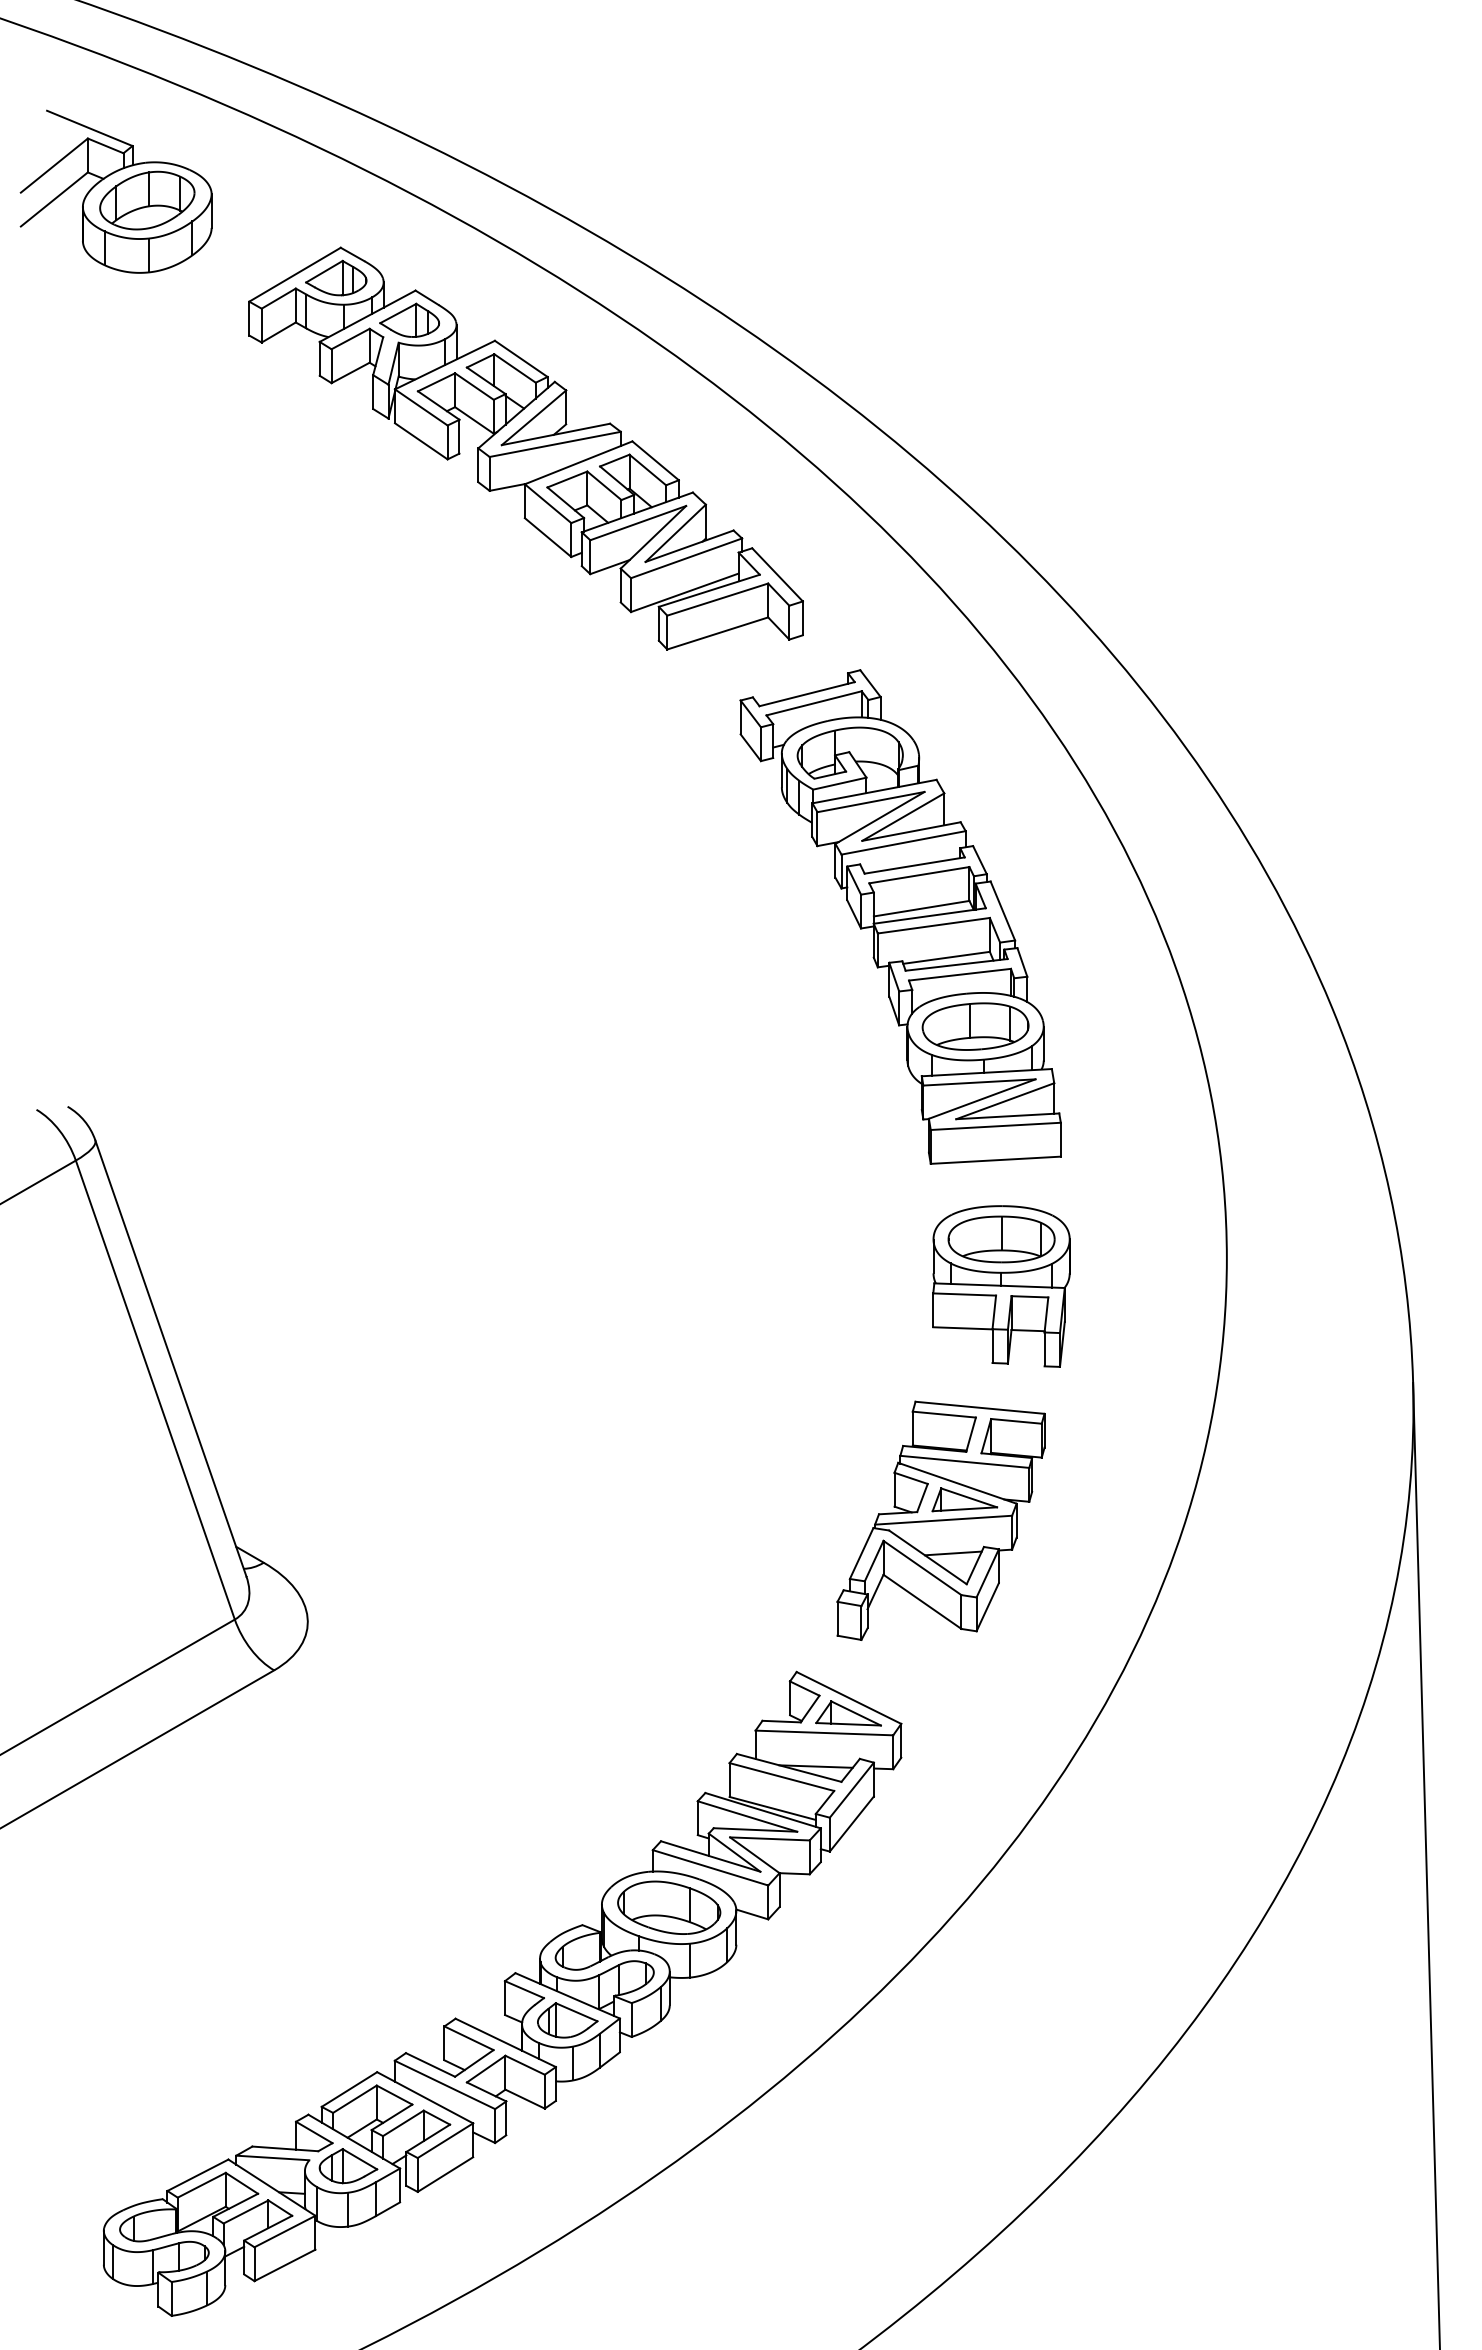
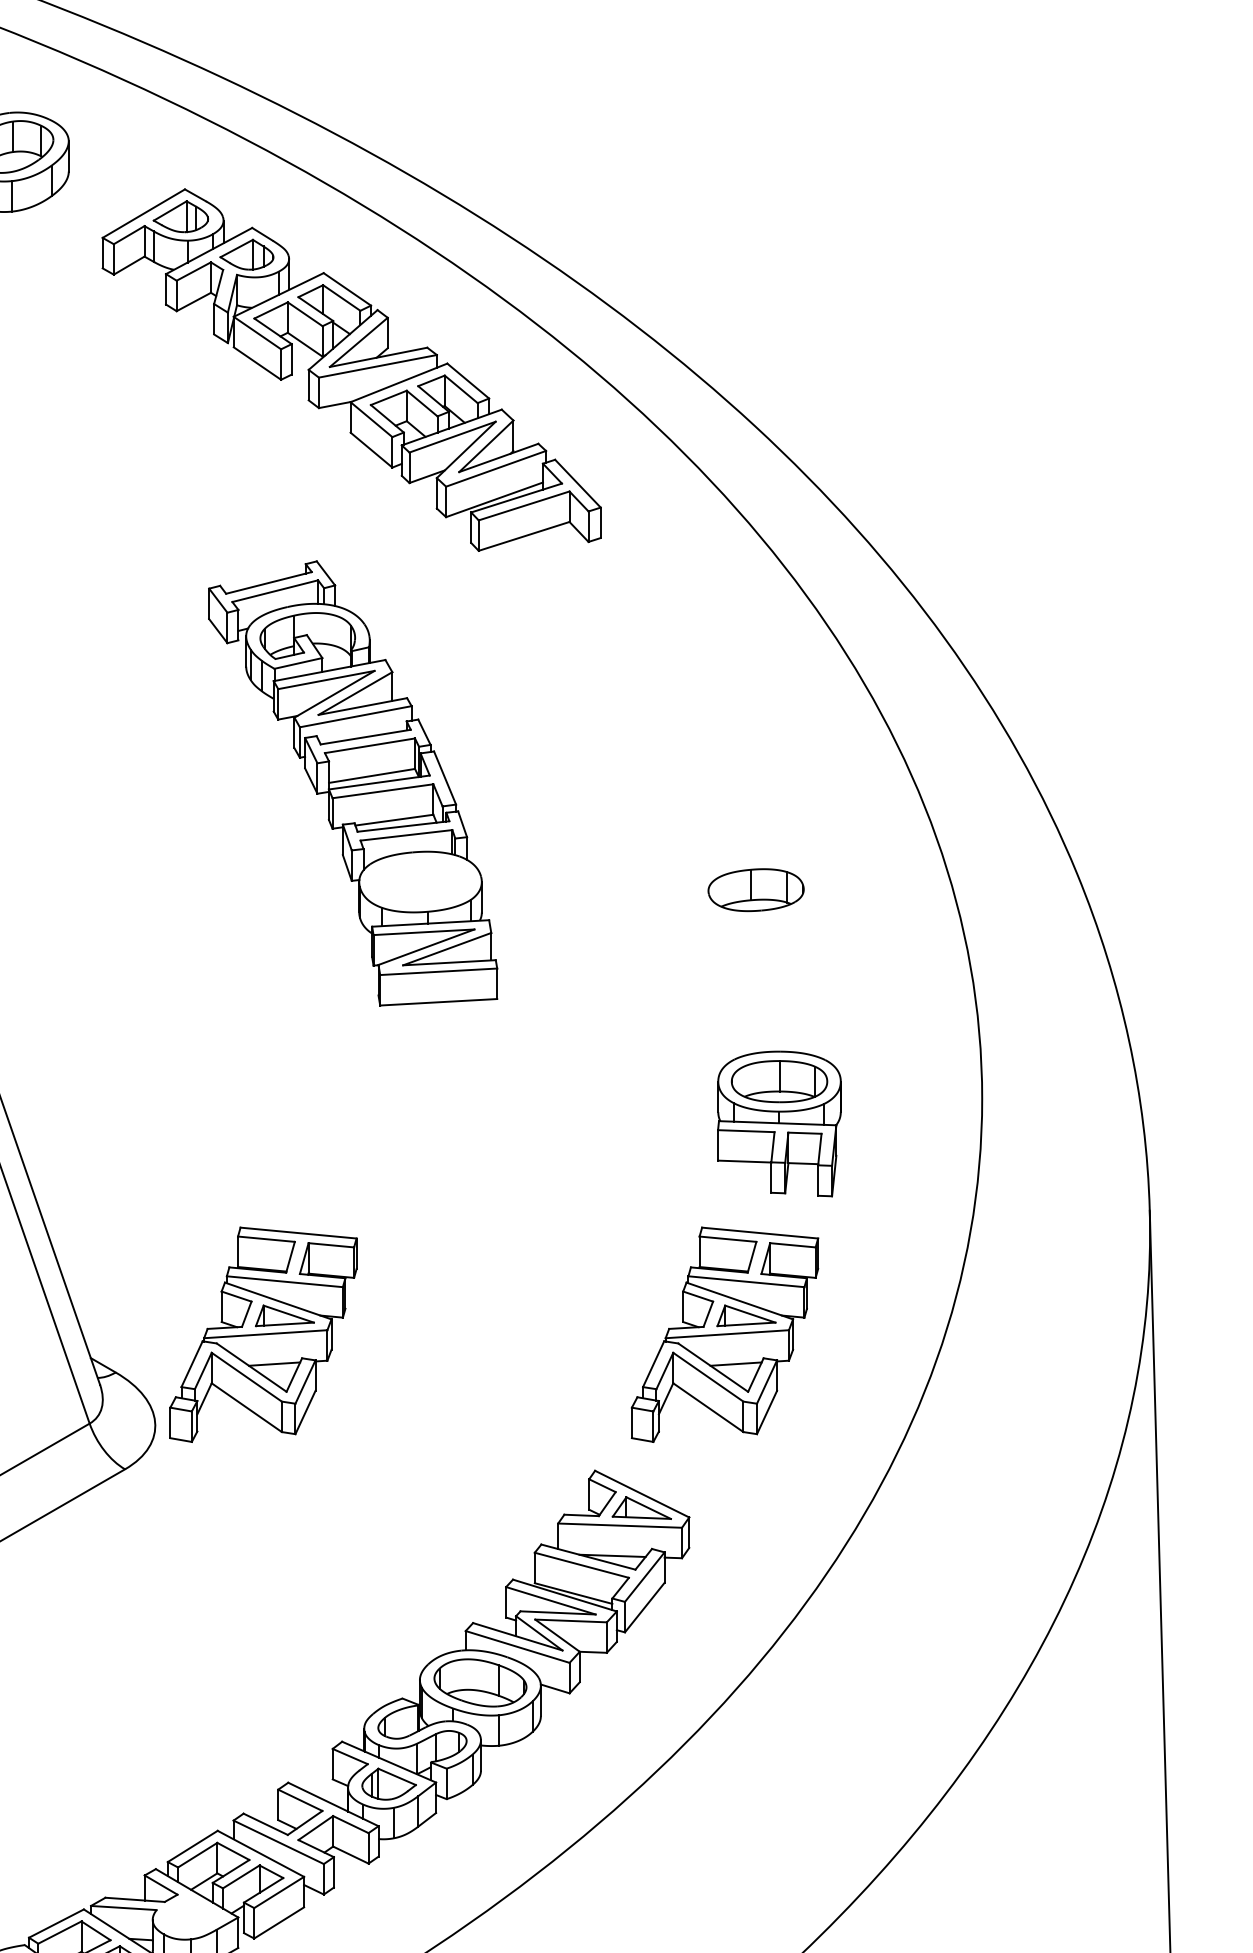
part: (900, 916) -> (352, 782), moved
part: (427, 1520) -> (263, 1334), added
part: (348, 2166) -> (191, 1915), removed

